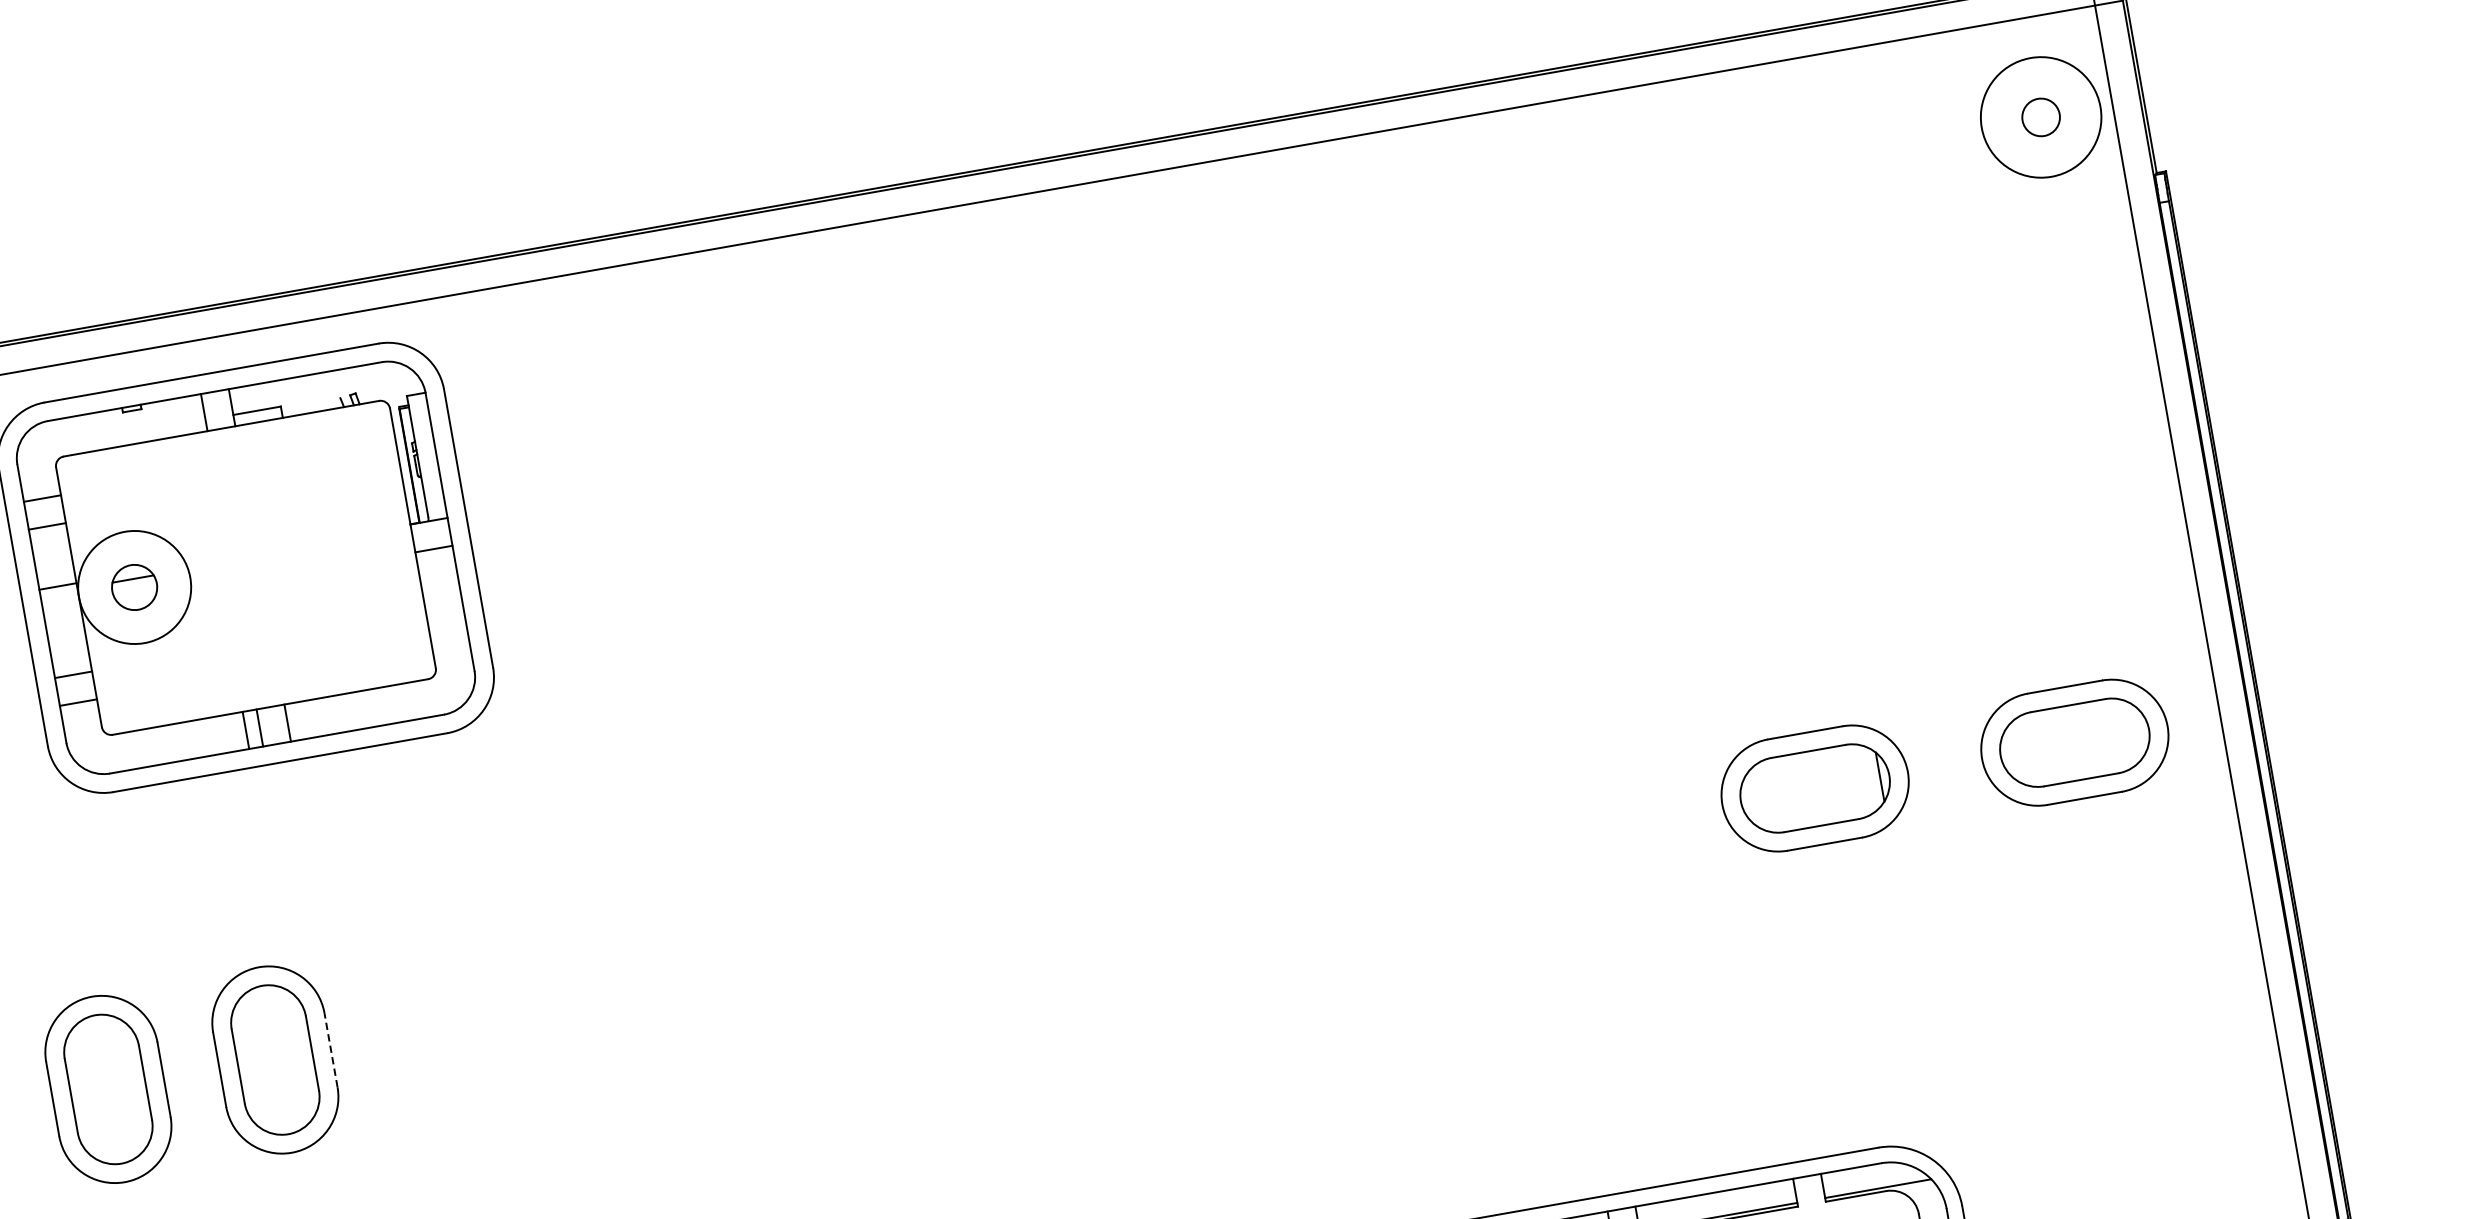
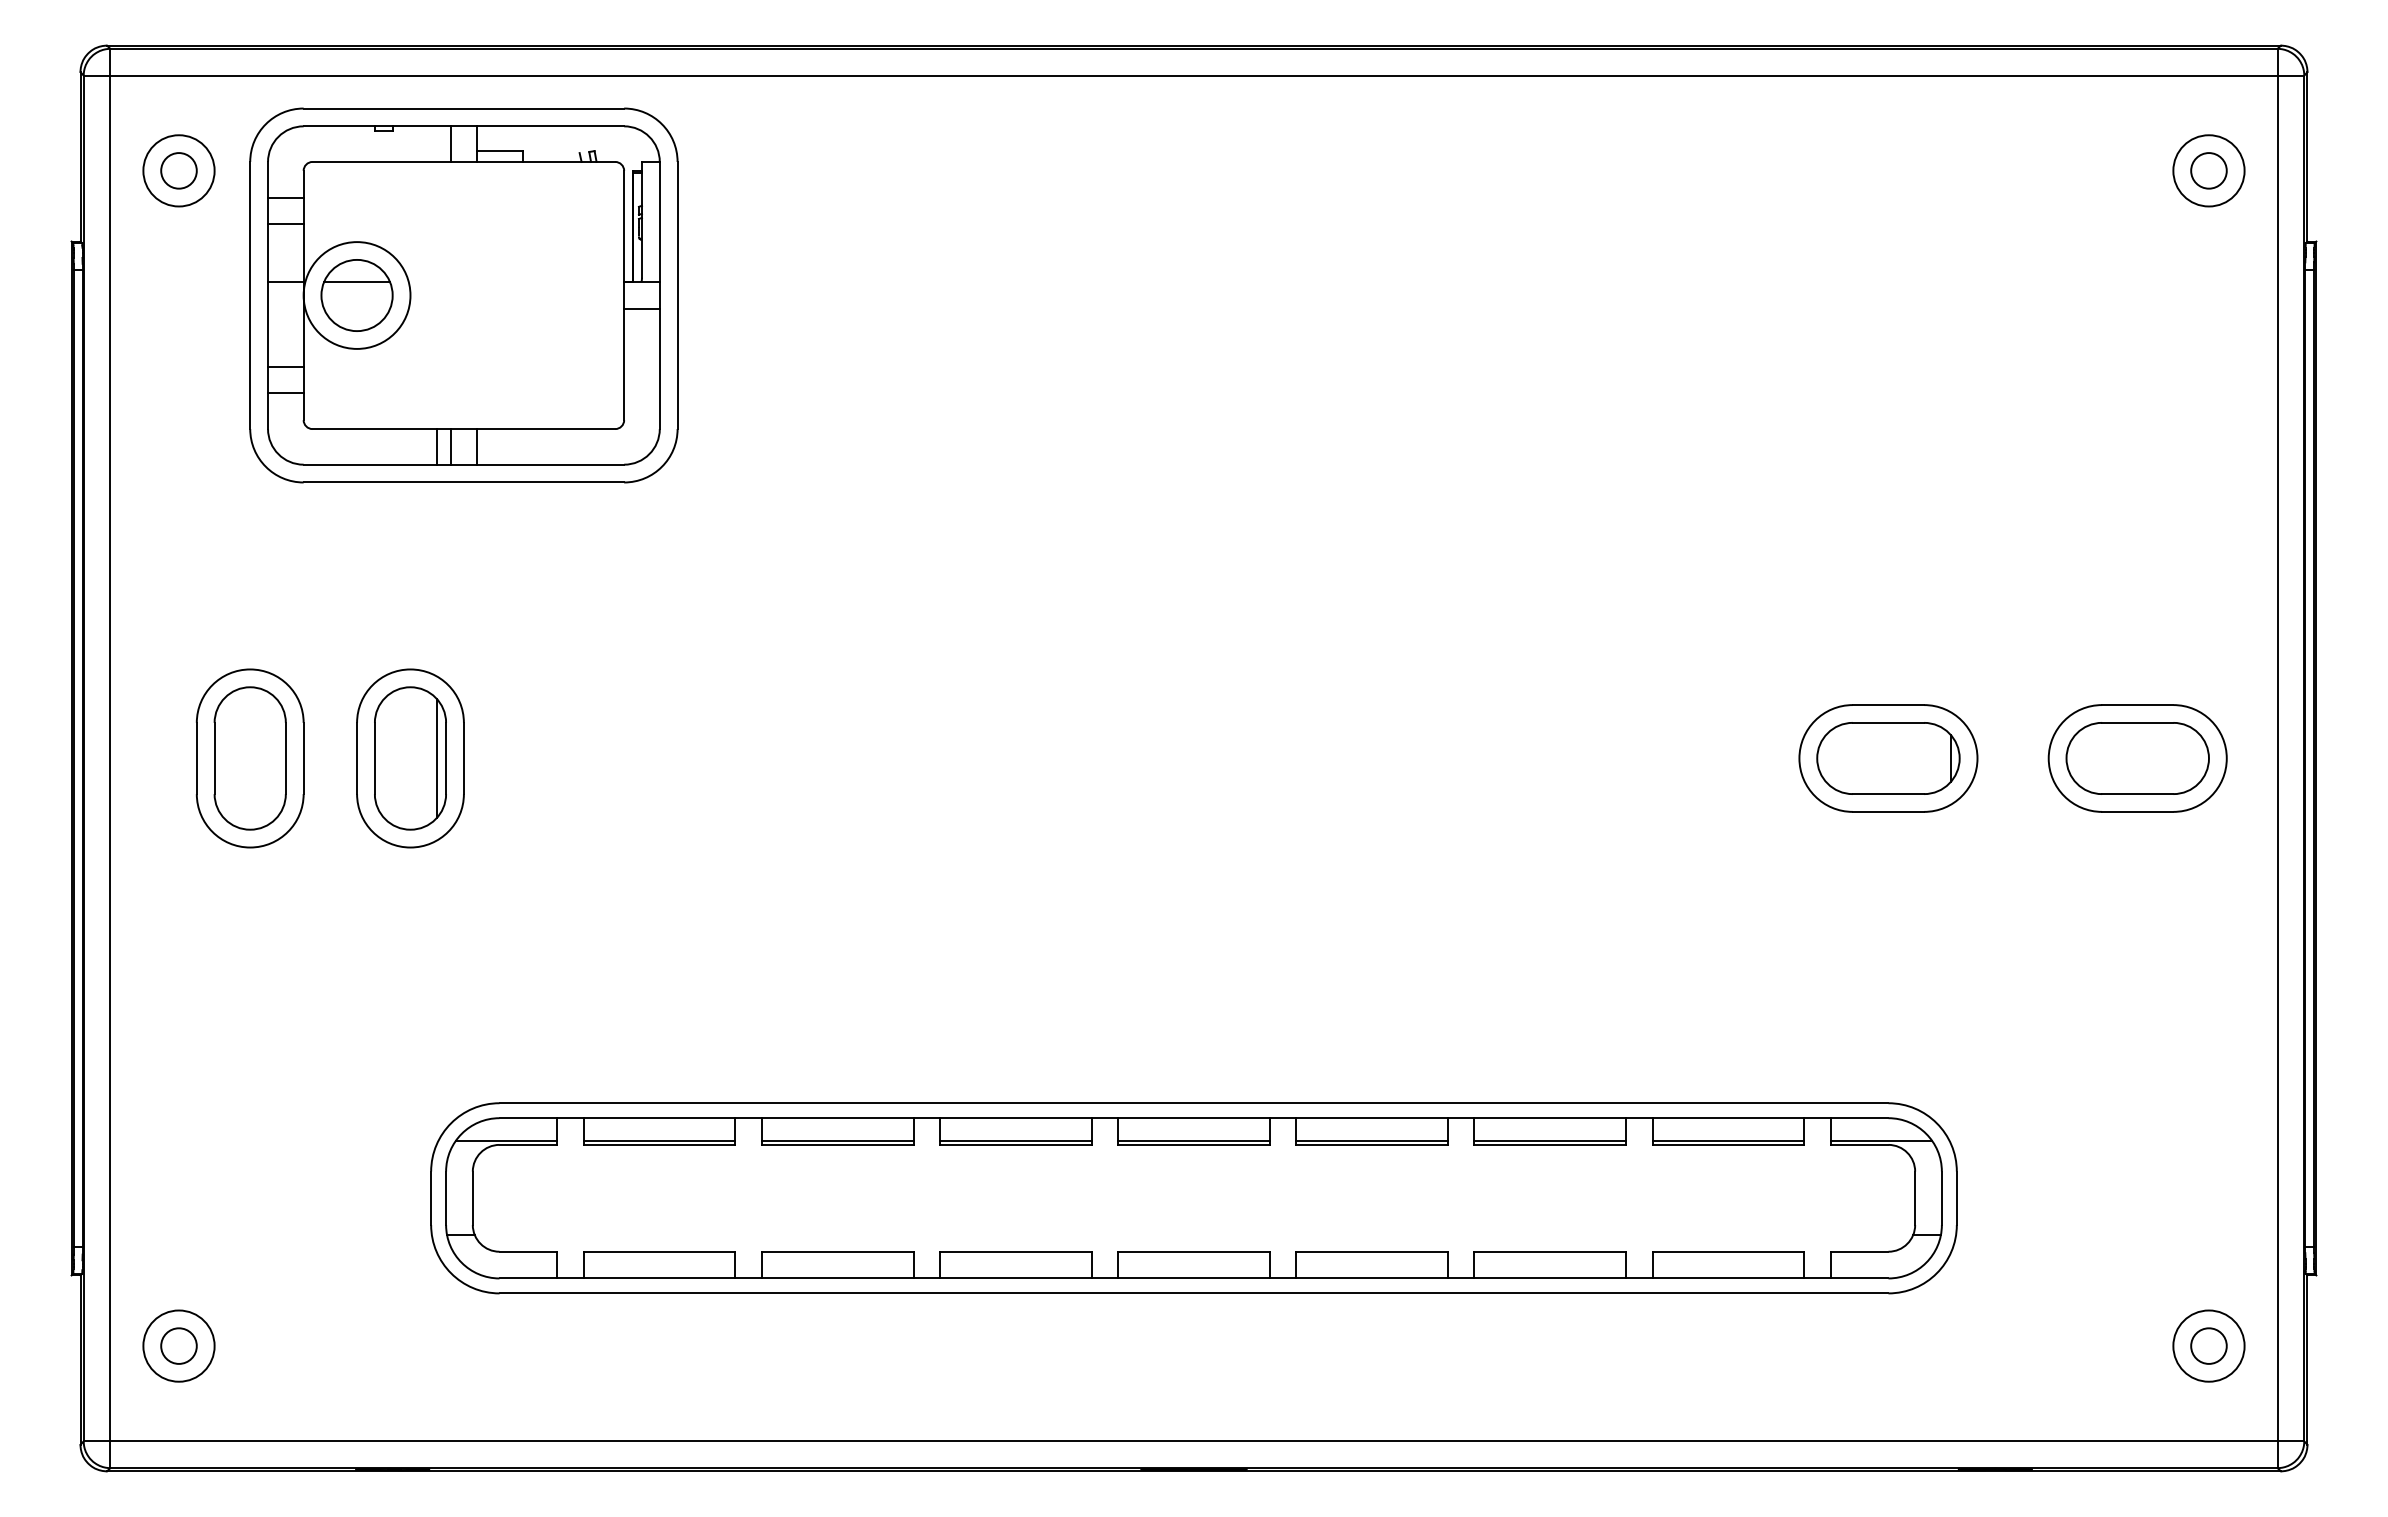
circle: (2040, 117) -> (2208, 170), size x0.62
part: (134, 587) -> (356, 295), size x1.67
line: (330, 1050) -> (463, 758), dashed -> solid
line: (303, 1055) -> (437, 758), added

